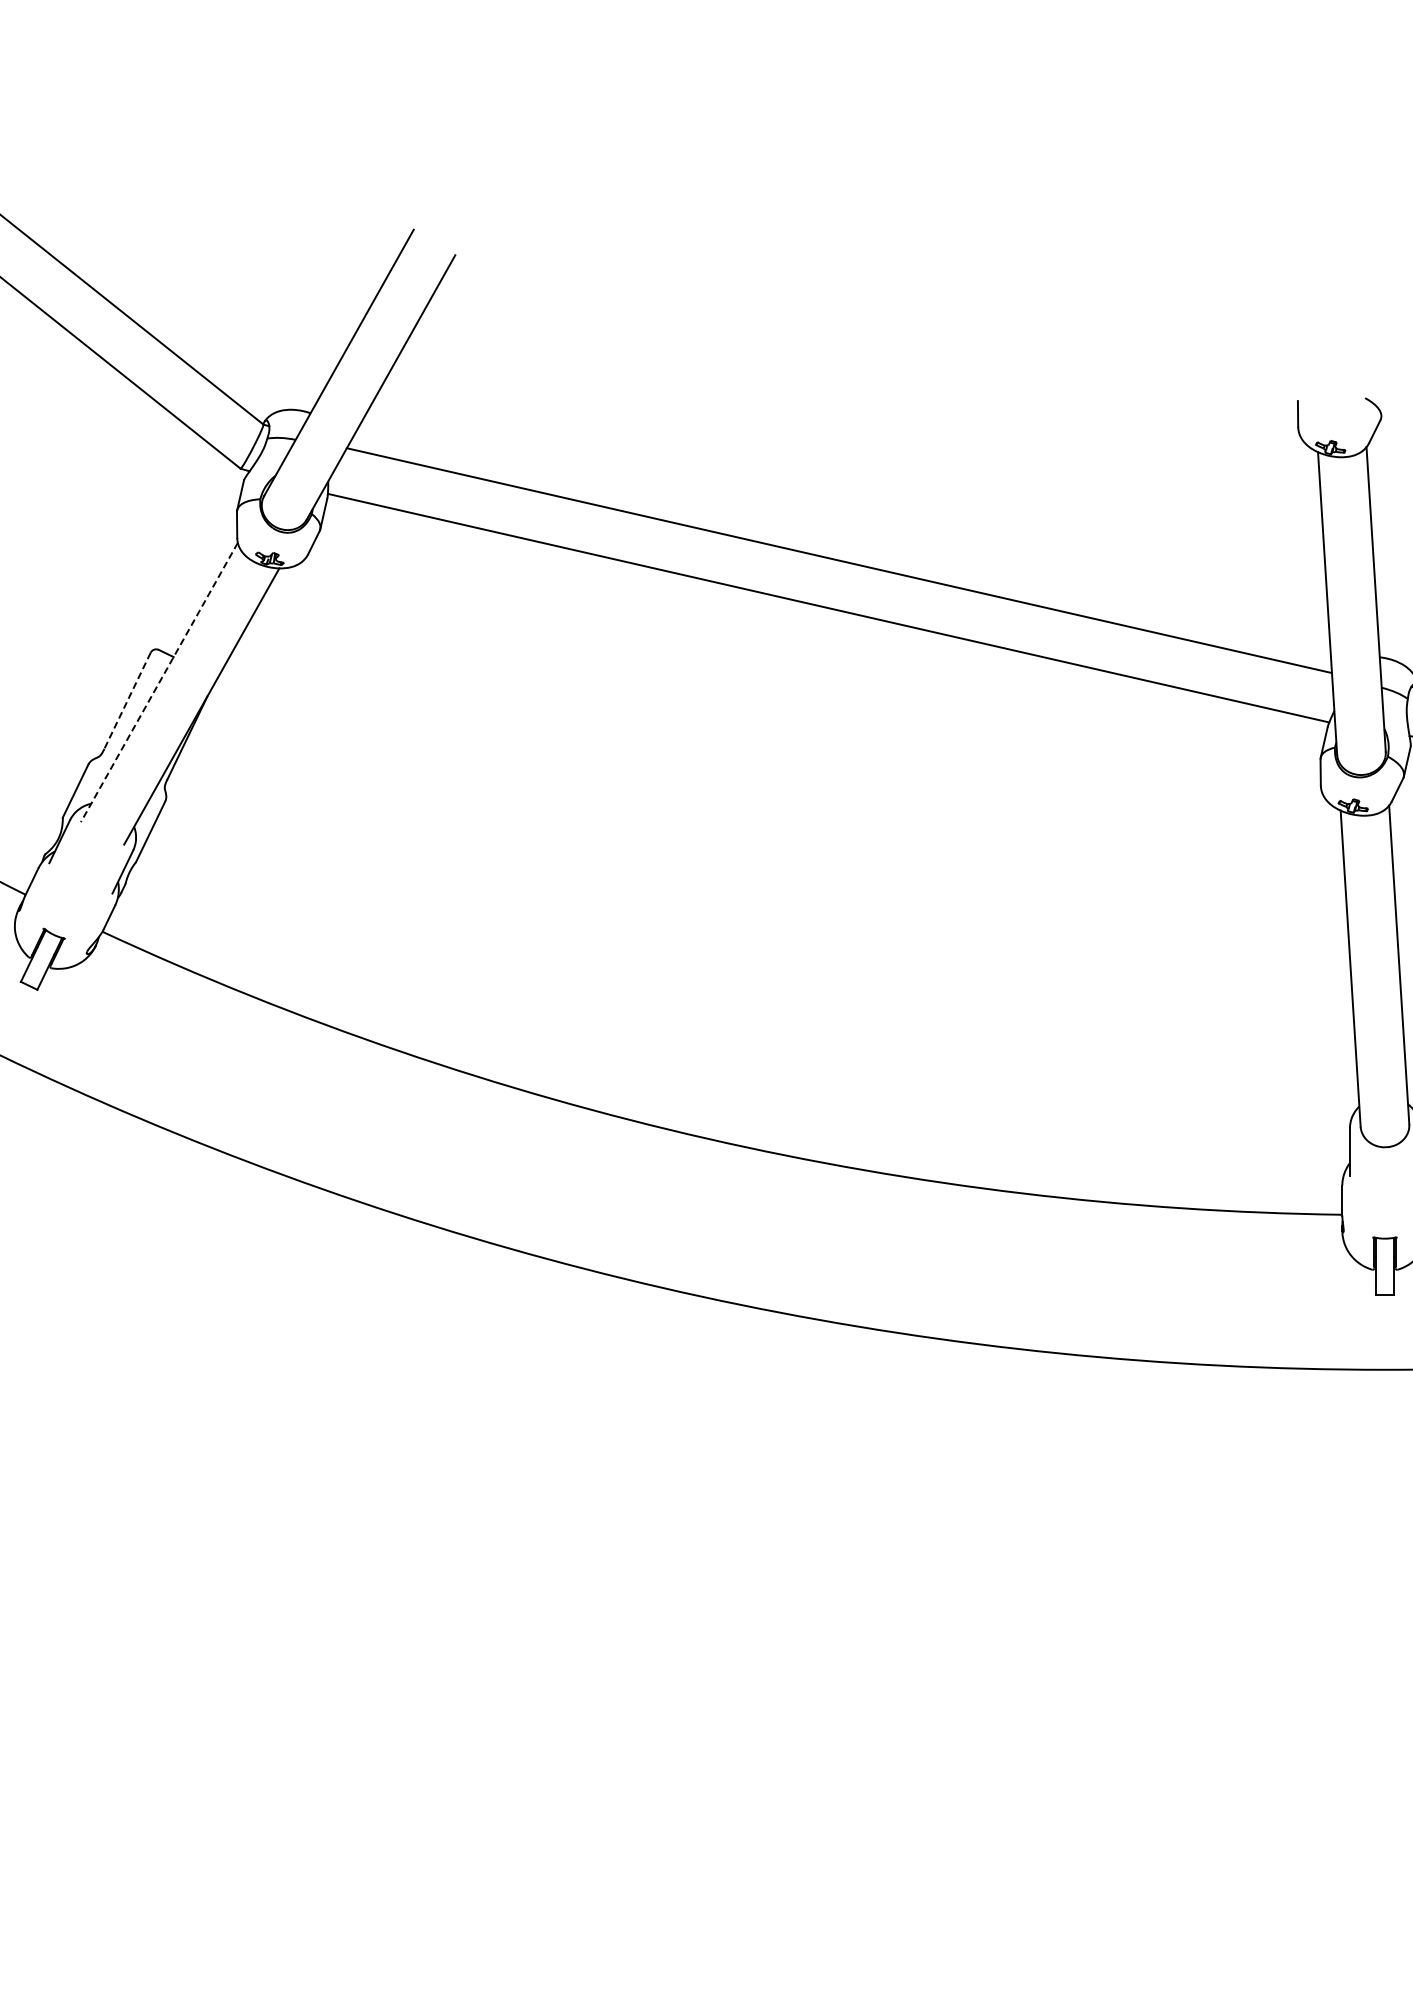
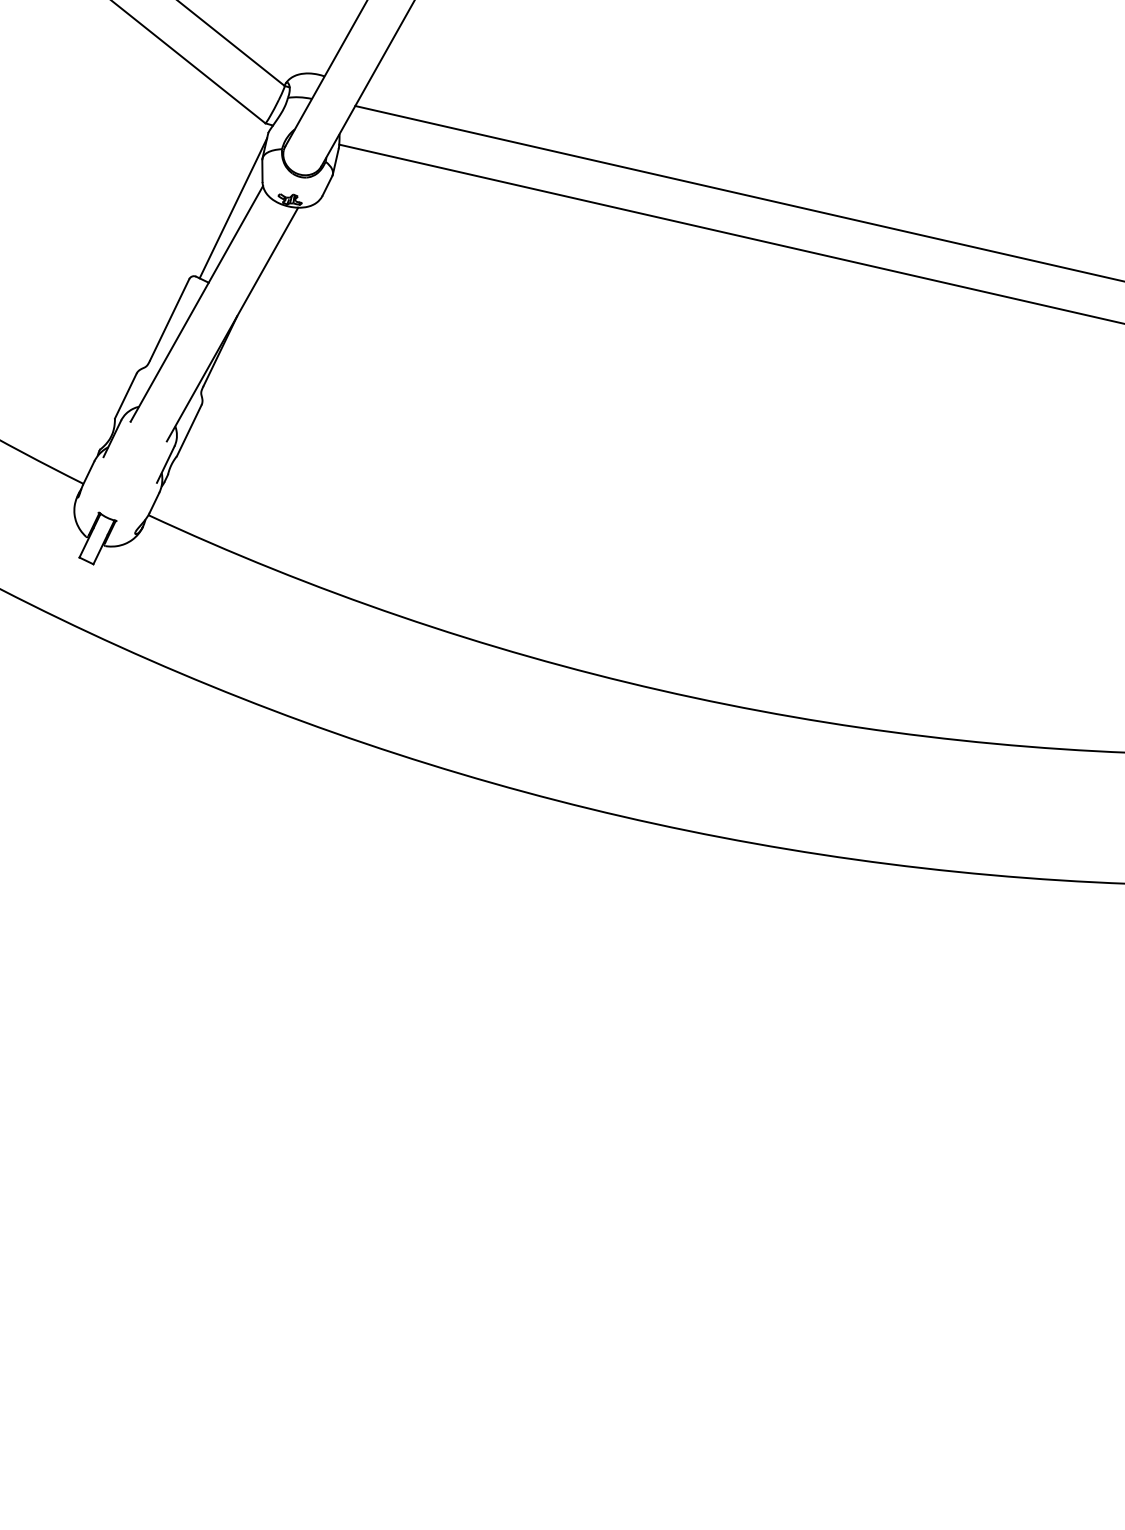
line: (202, 568) -> (233, 207), added
line: (159, 682) -> (196, 304), dashed -> solid
line: (127, 701) -> (169, 320), dashed -> solid

